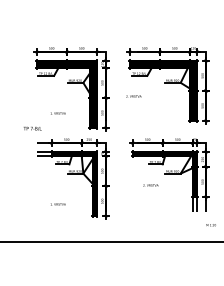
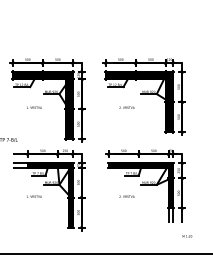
text: (133, 96) -> (126, 107), moved
text: (58, 113) -> (34, 107), moved
text: (58, 204) -> (34, 196), moved

